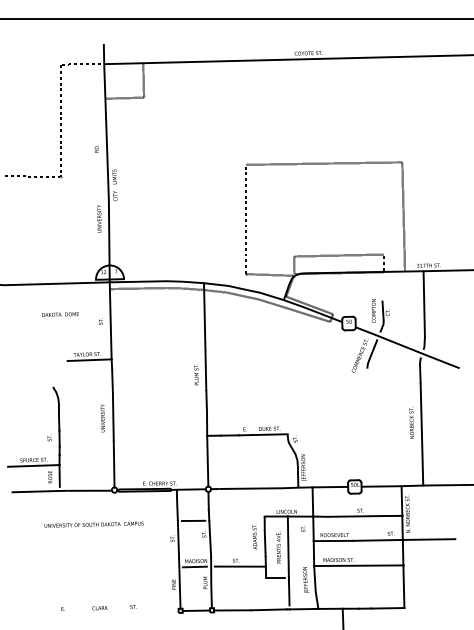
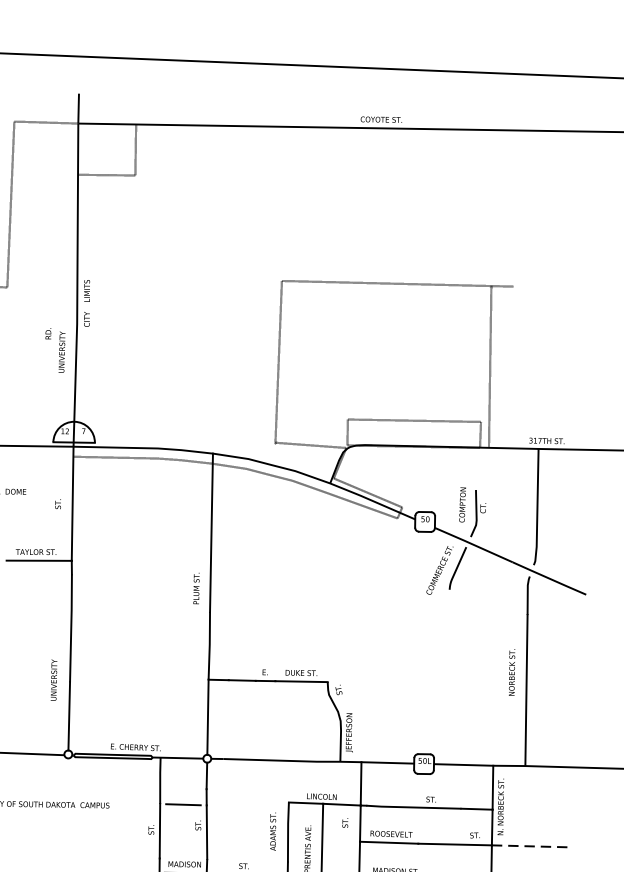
text: (96, 148) -> (48, 333), moved
line: (403, 216) -> (489, 365), moved
text: (102, 418) -> (53, 680), moved
line: (429, 539) -> (531, 846), solid -> dashed

